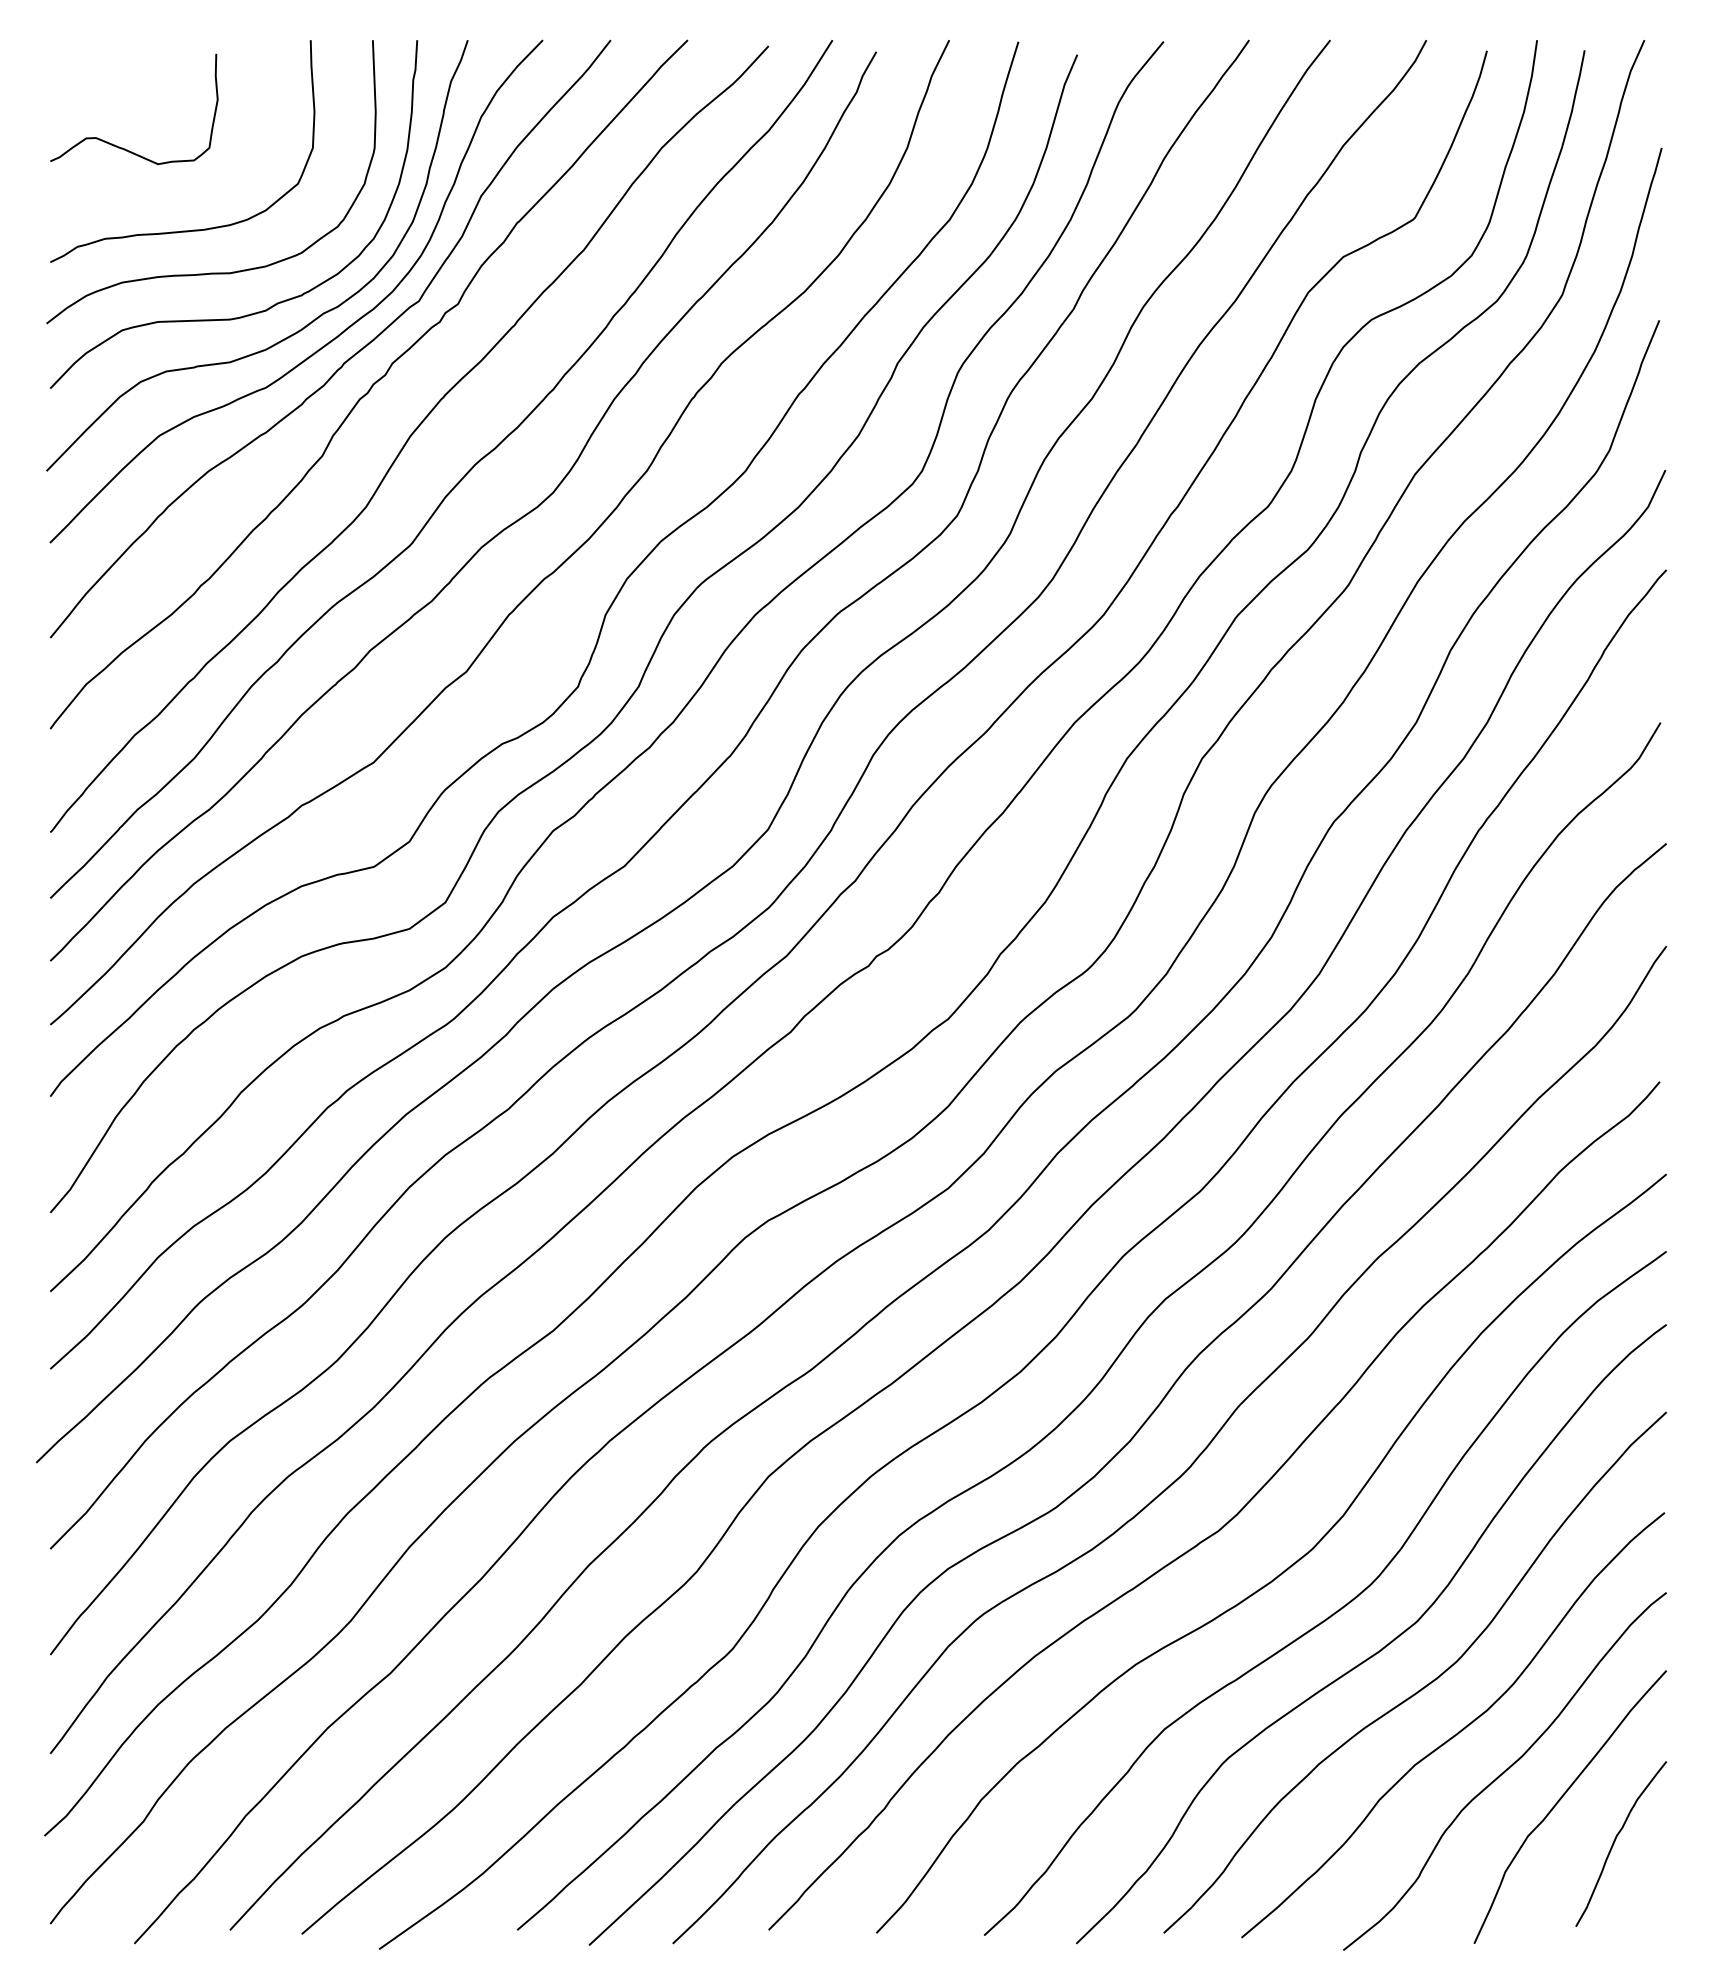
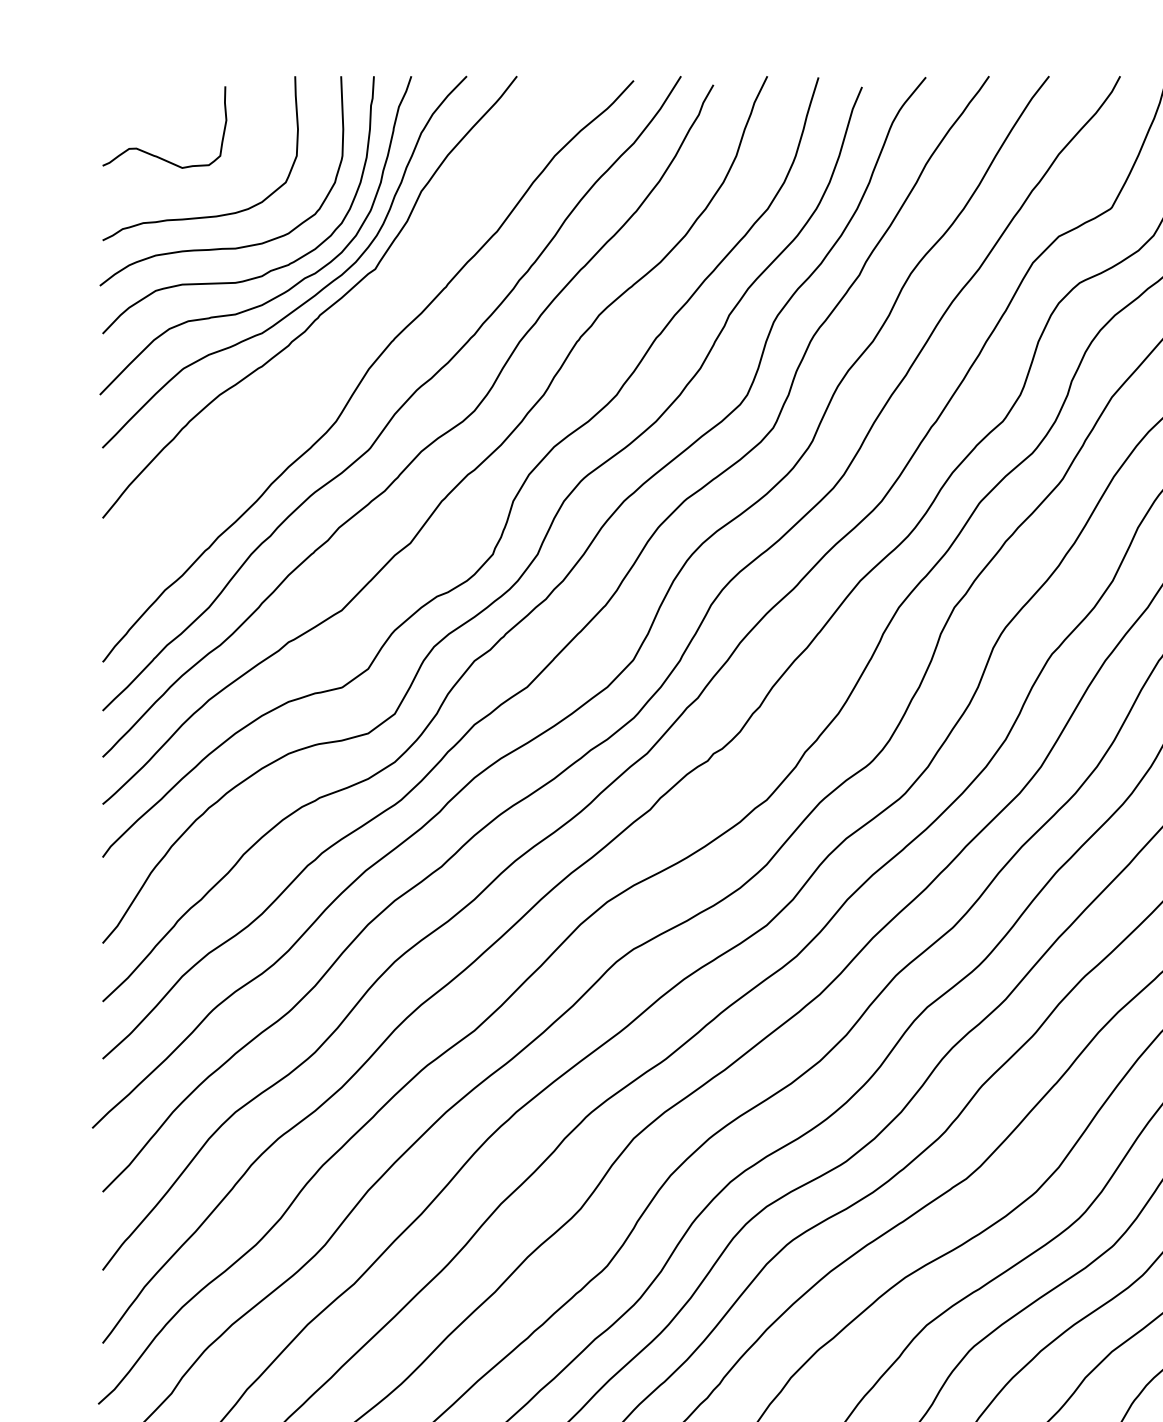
curve: (370, 386) -> (339, 332), removed

